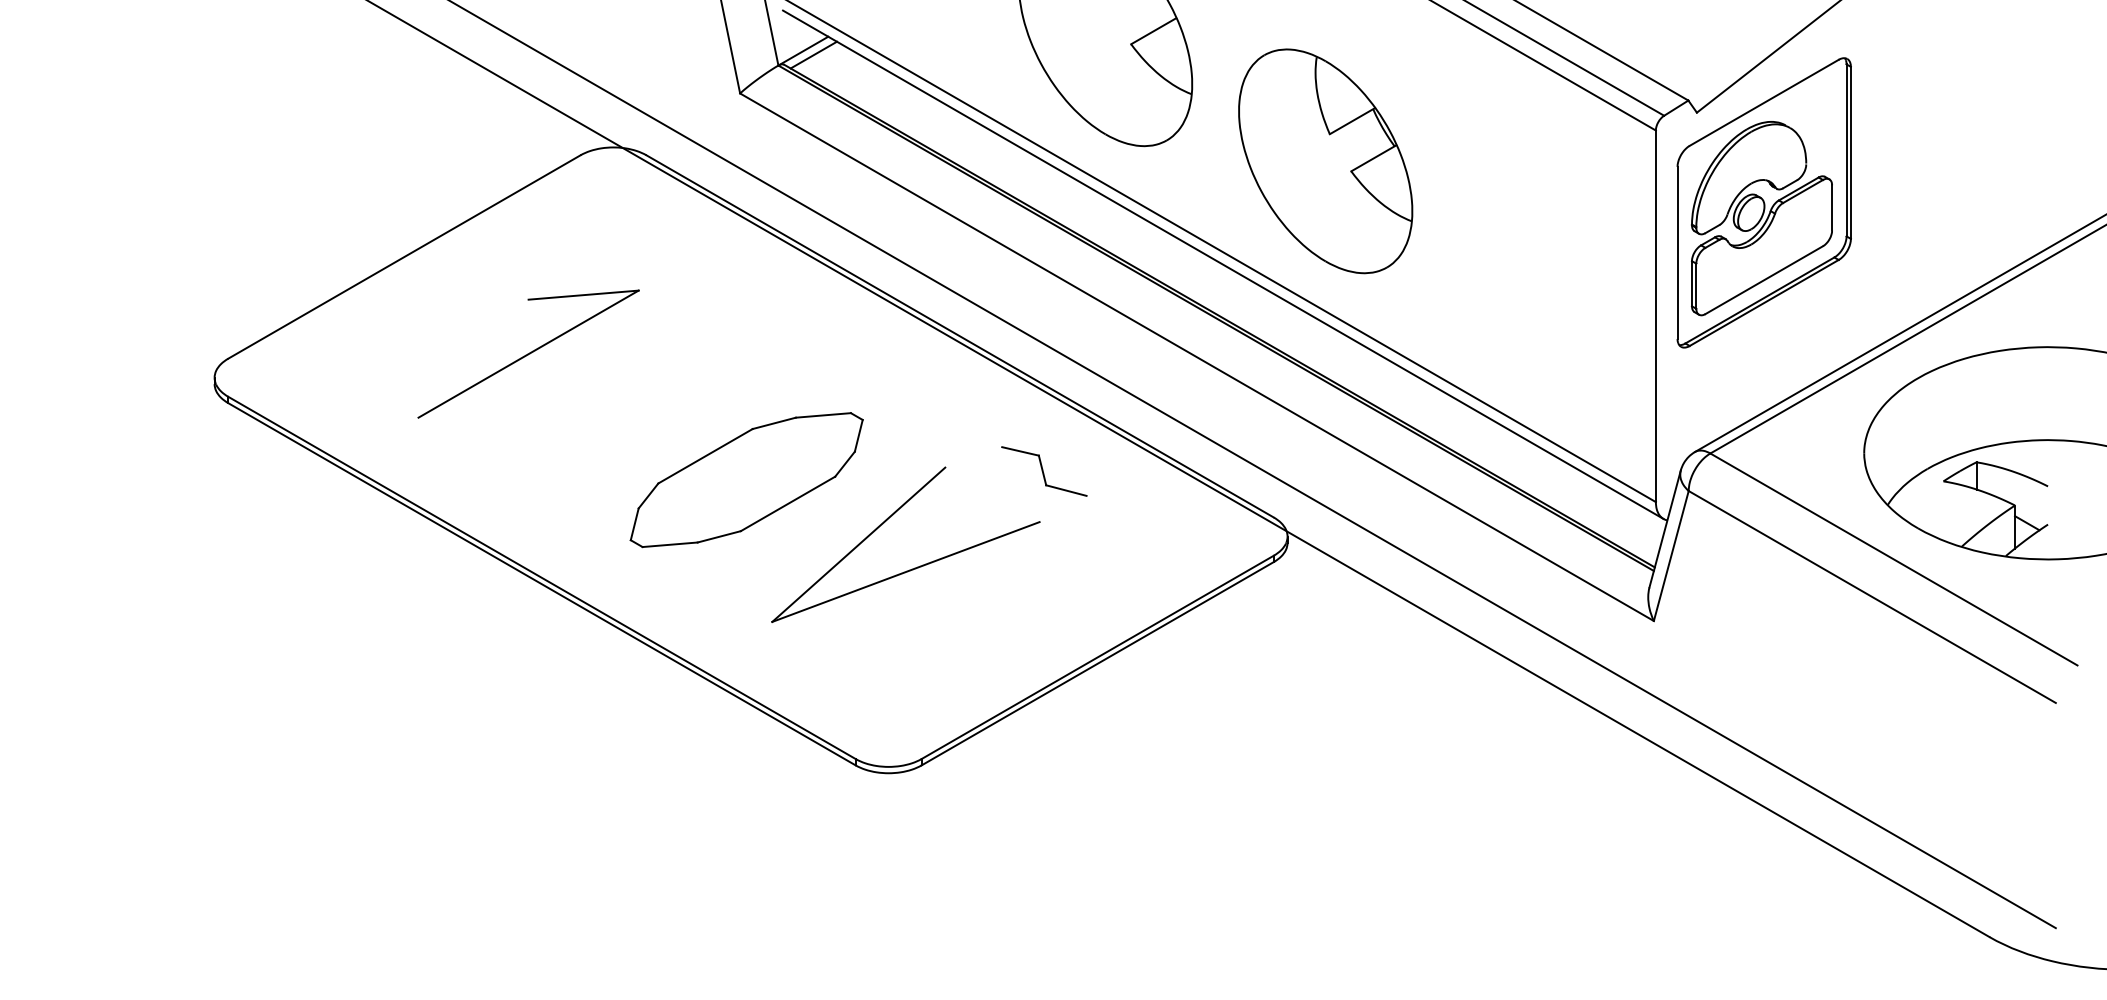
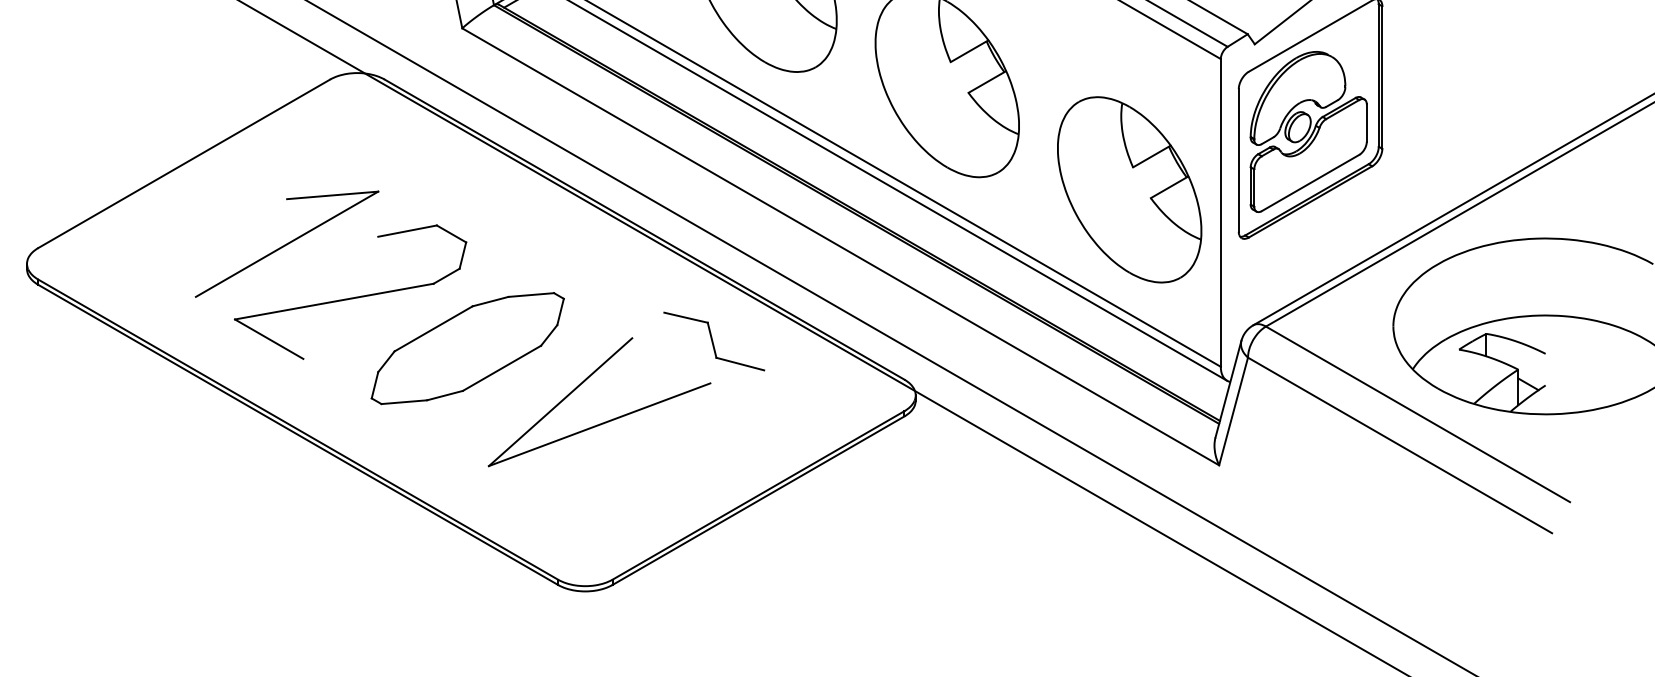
part: (1545, 288) -> (1129, 189), added
part: (605, 418) -> (350, 297), added
part: (1044, 471) -> (714, 341), size x1.43

